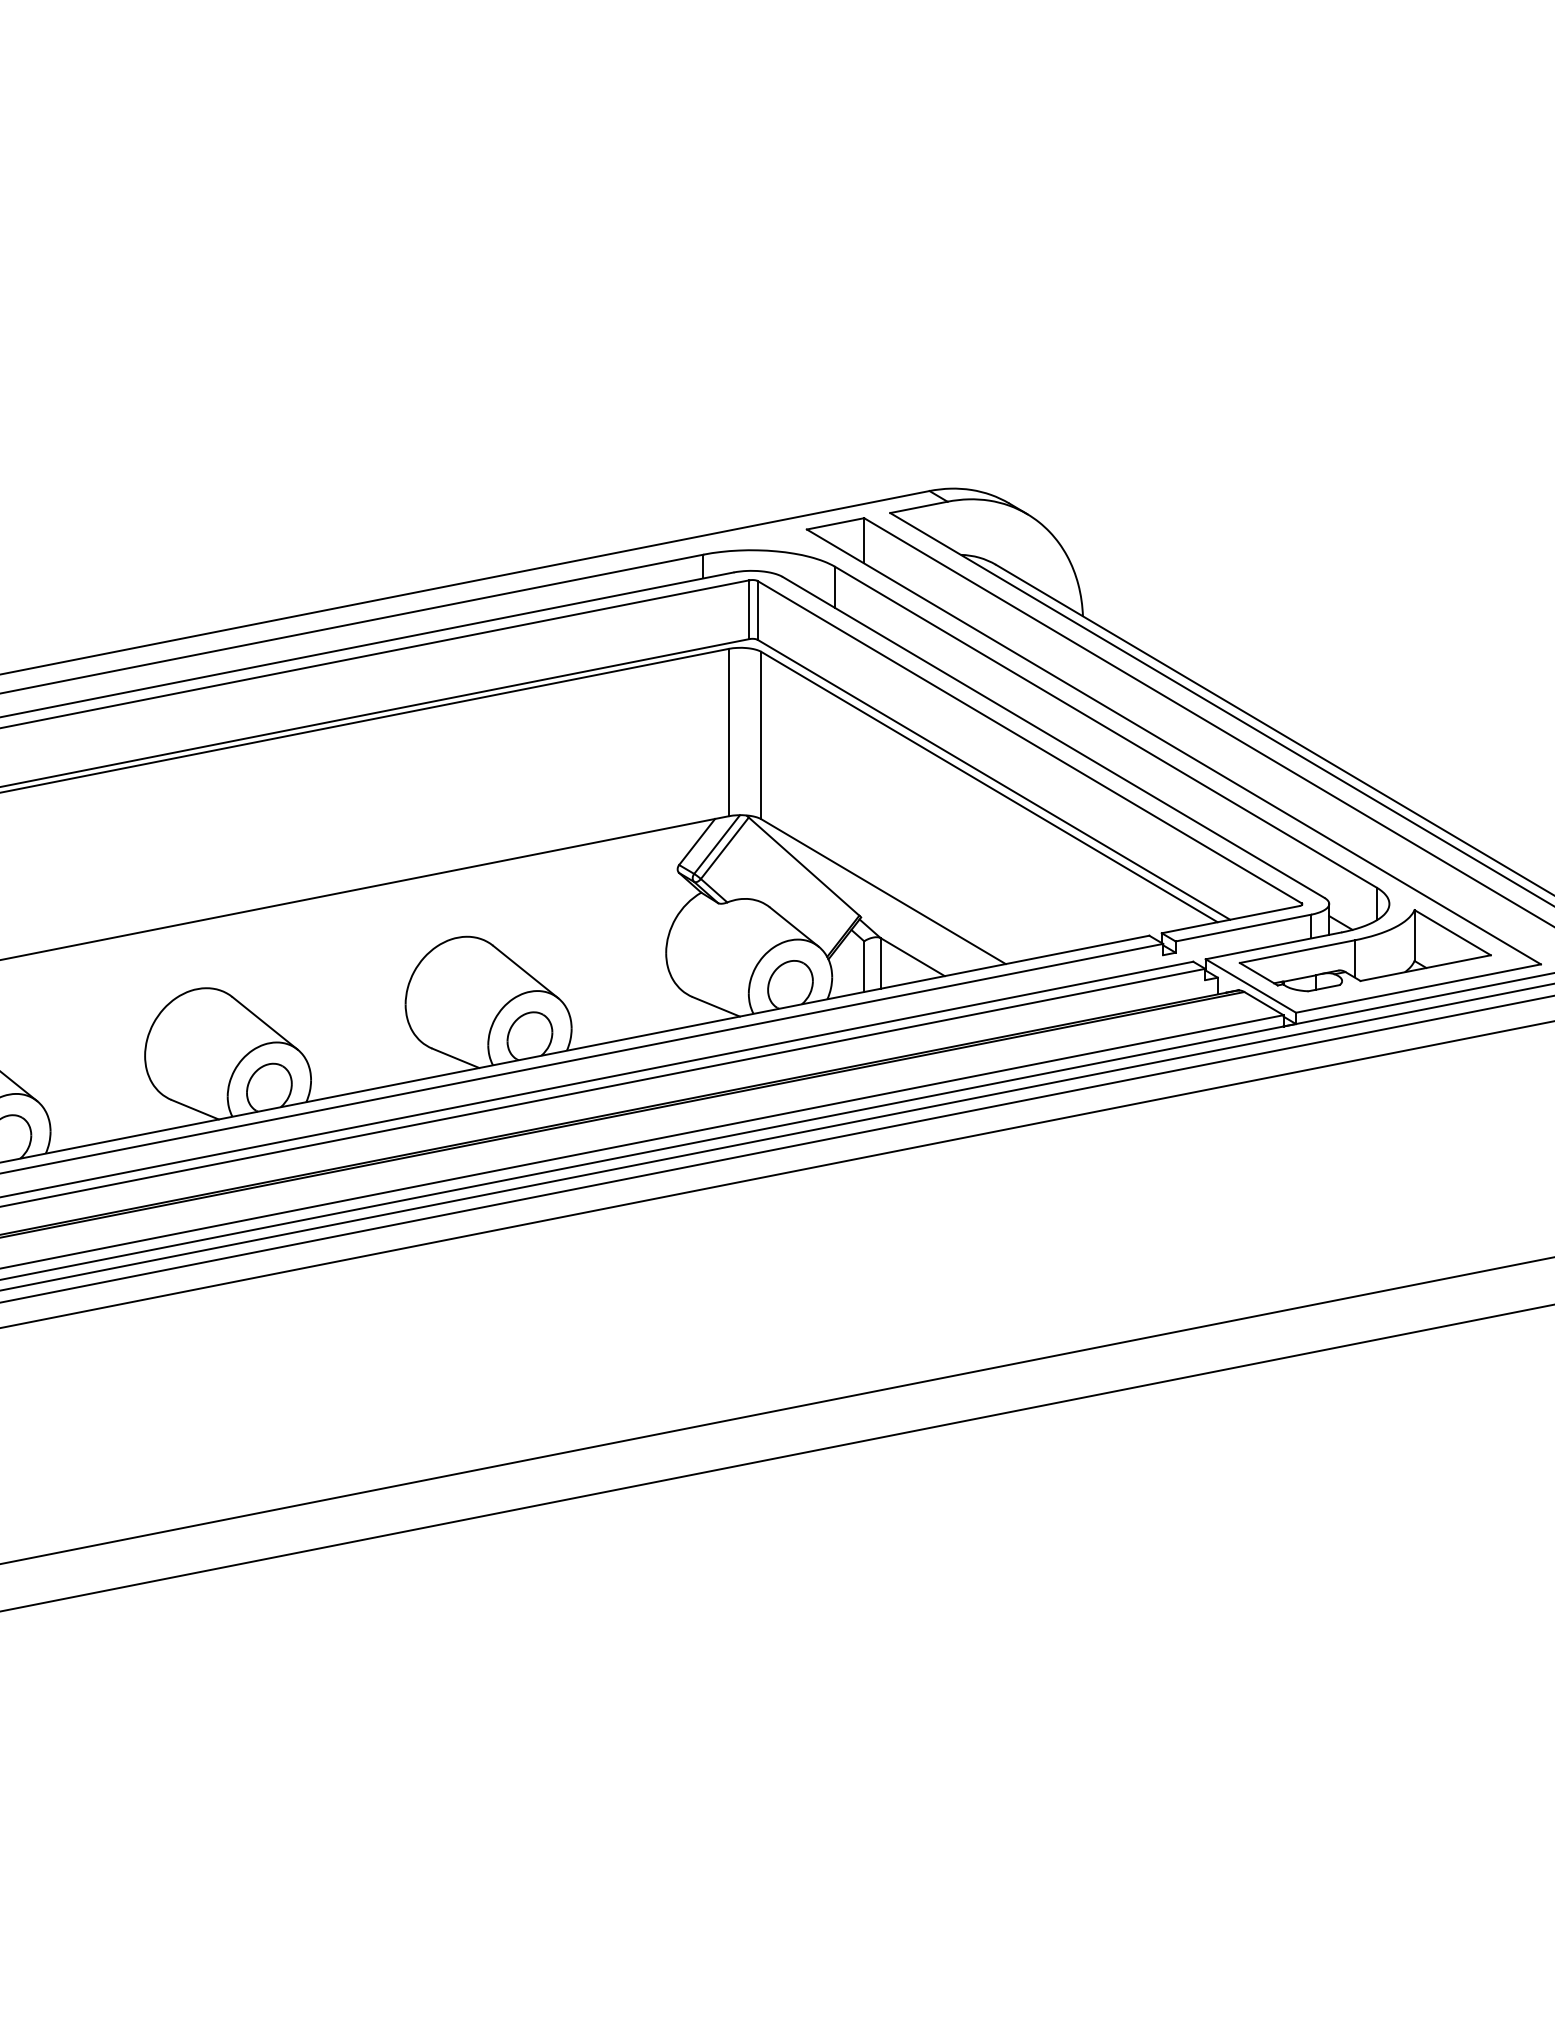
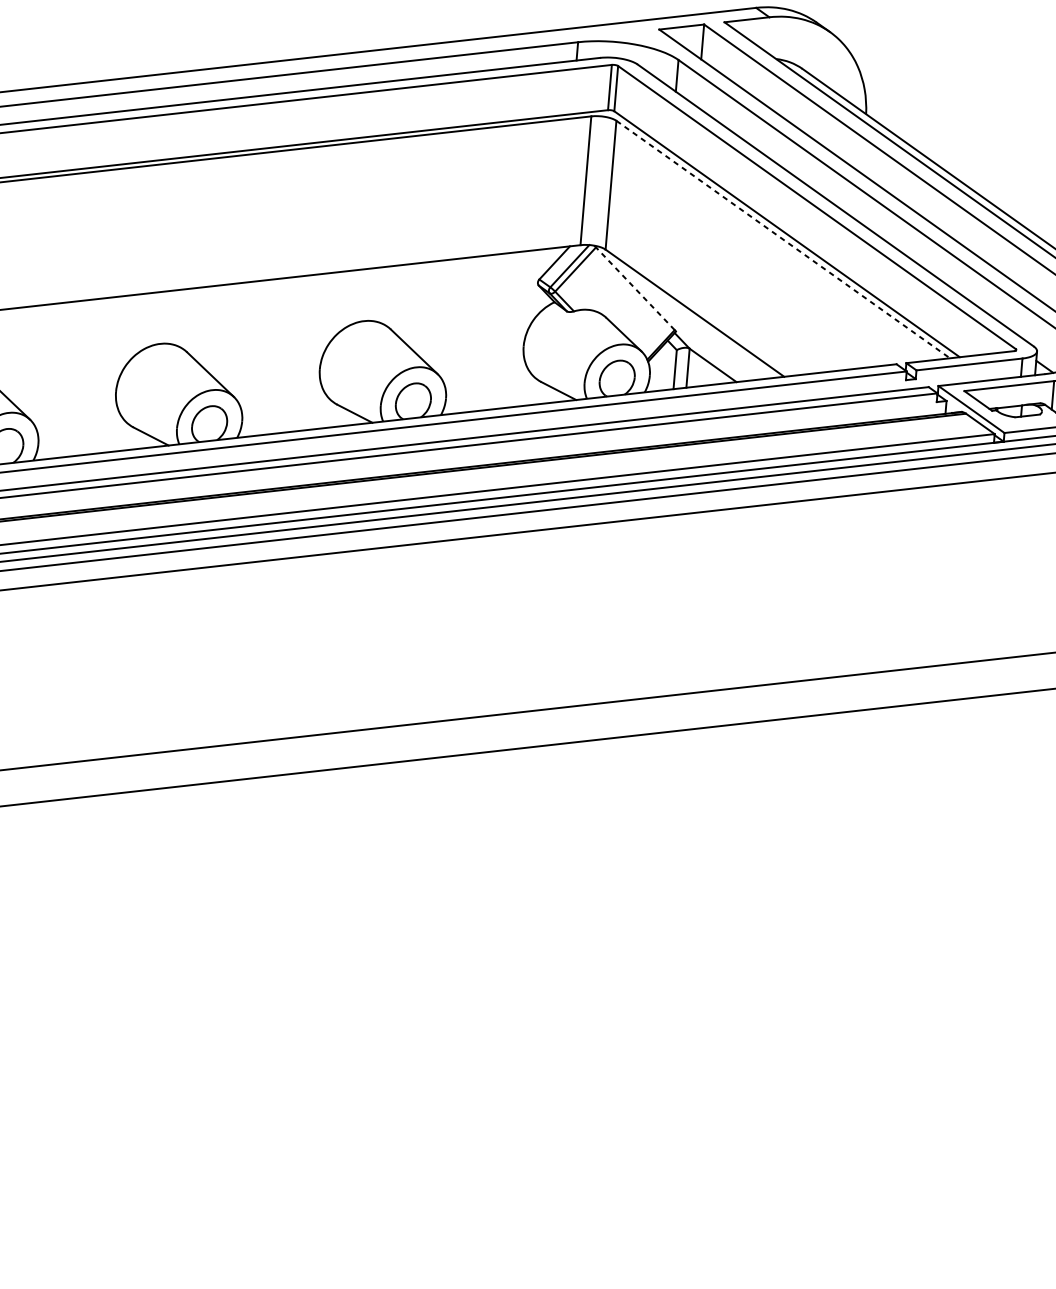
line: (990, 787) -> (783, 239), solid -> dashed
line: (804, 866) -> (635, 288), solid -> dashed

